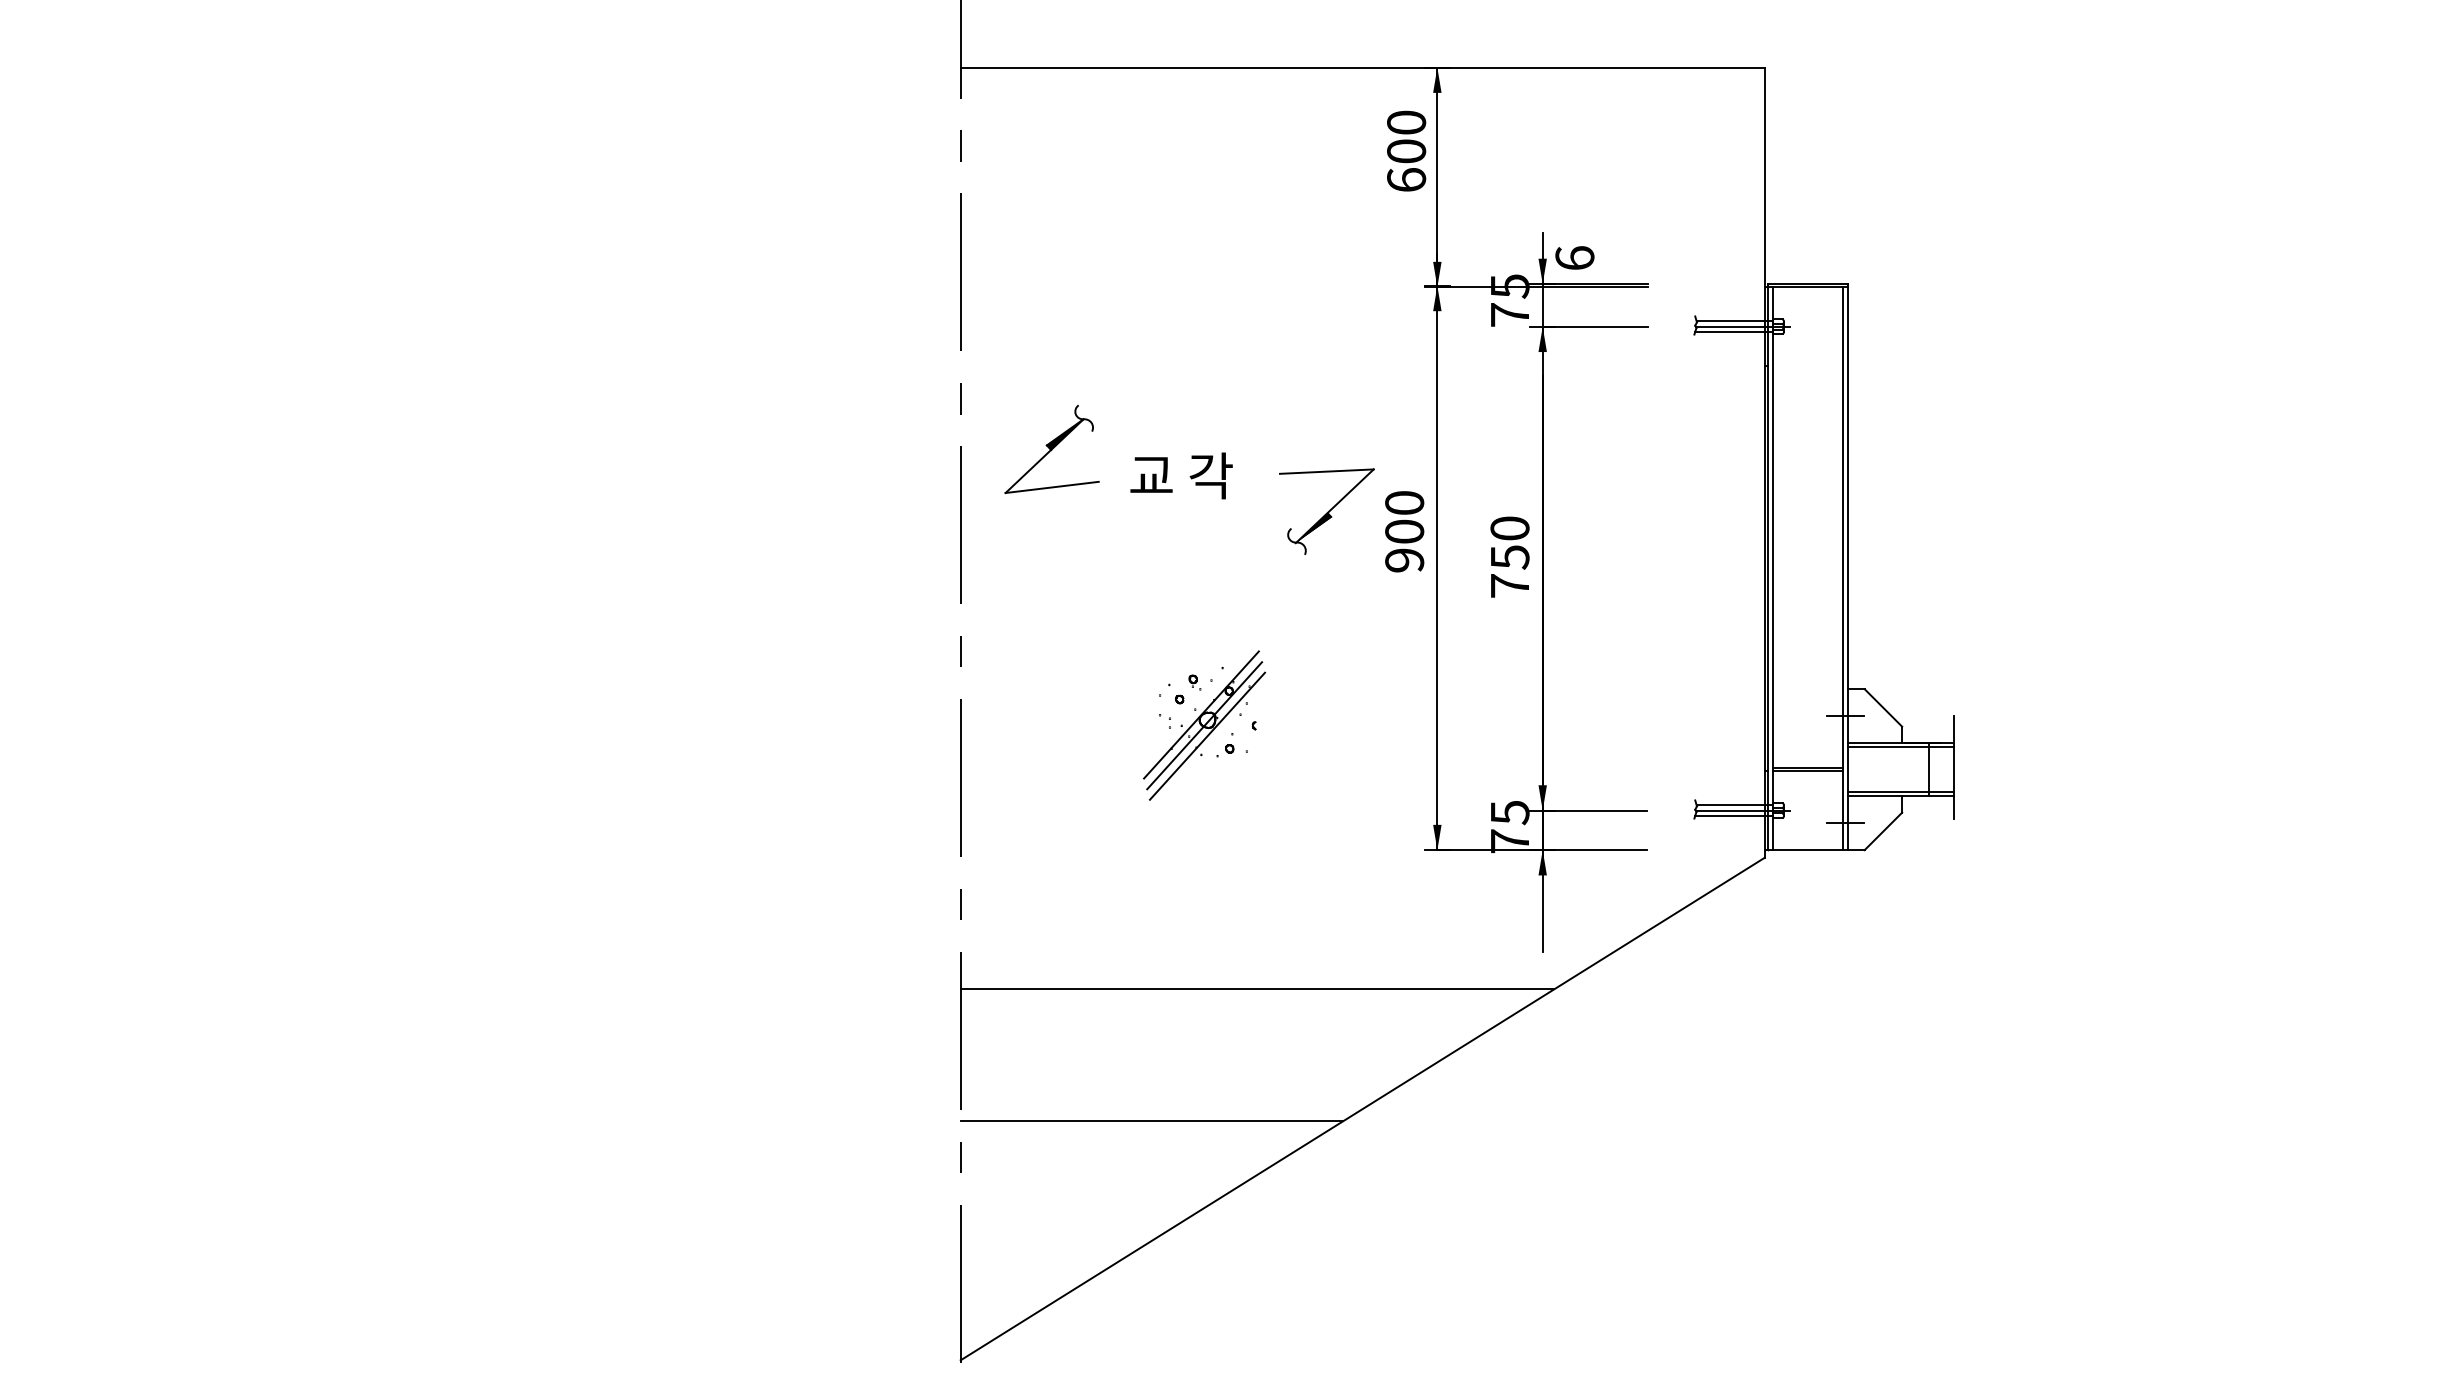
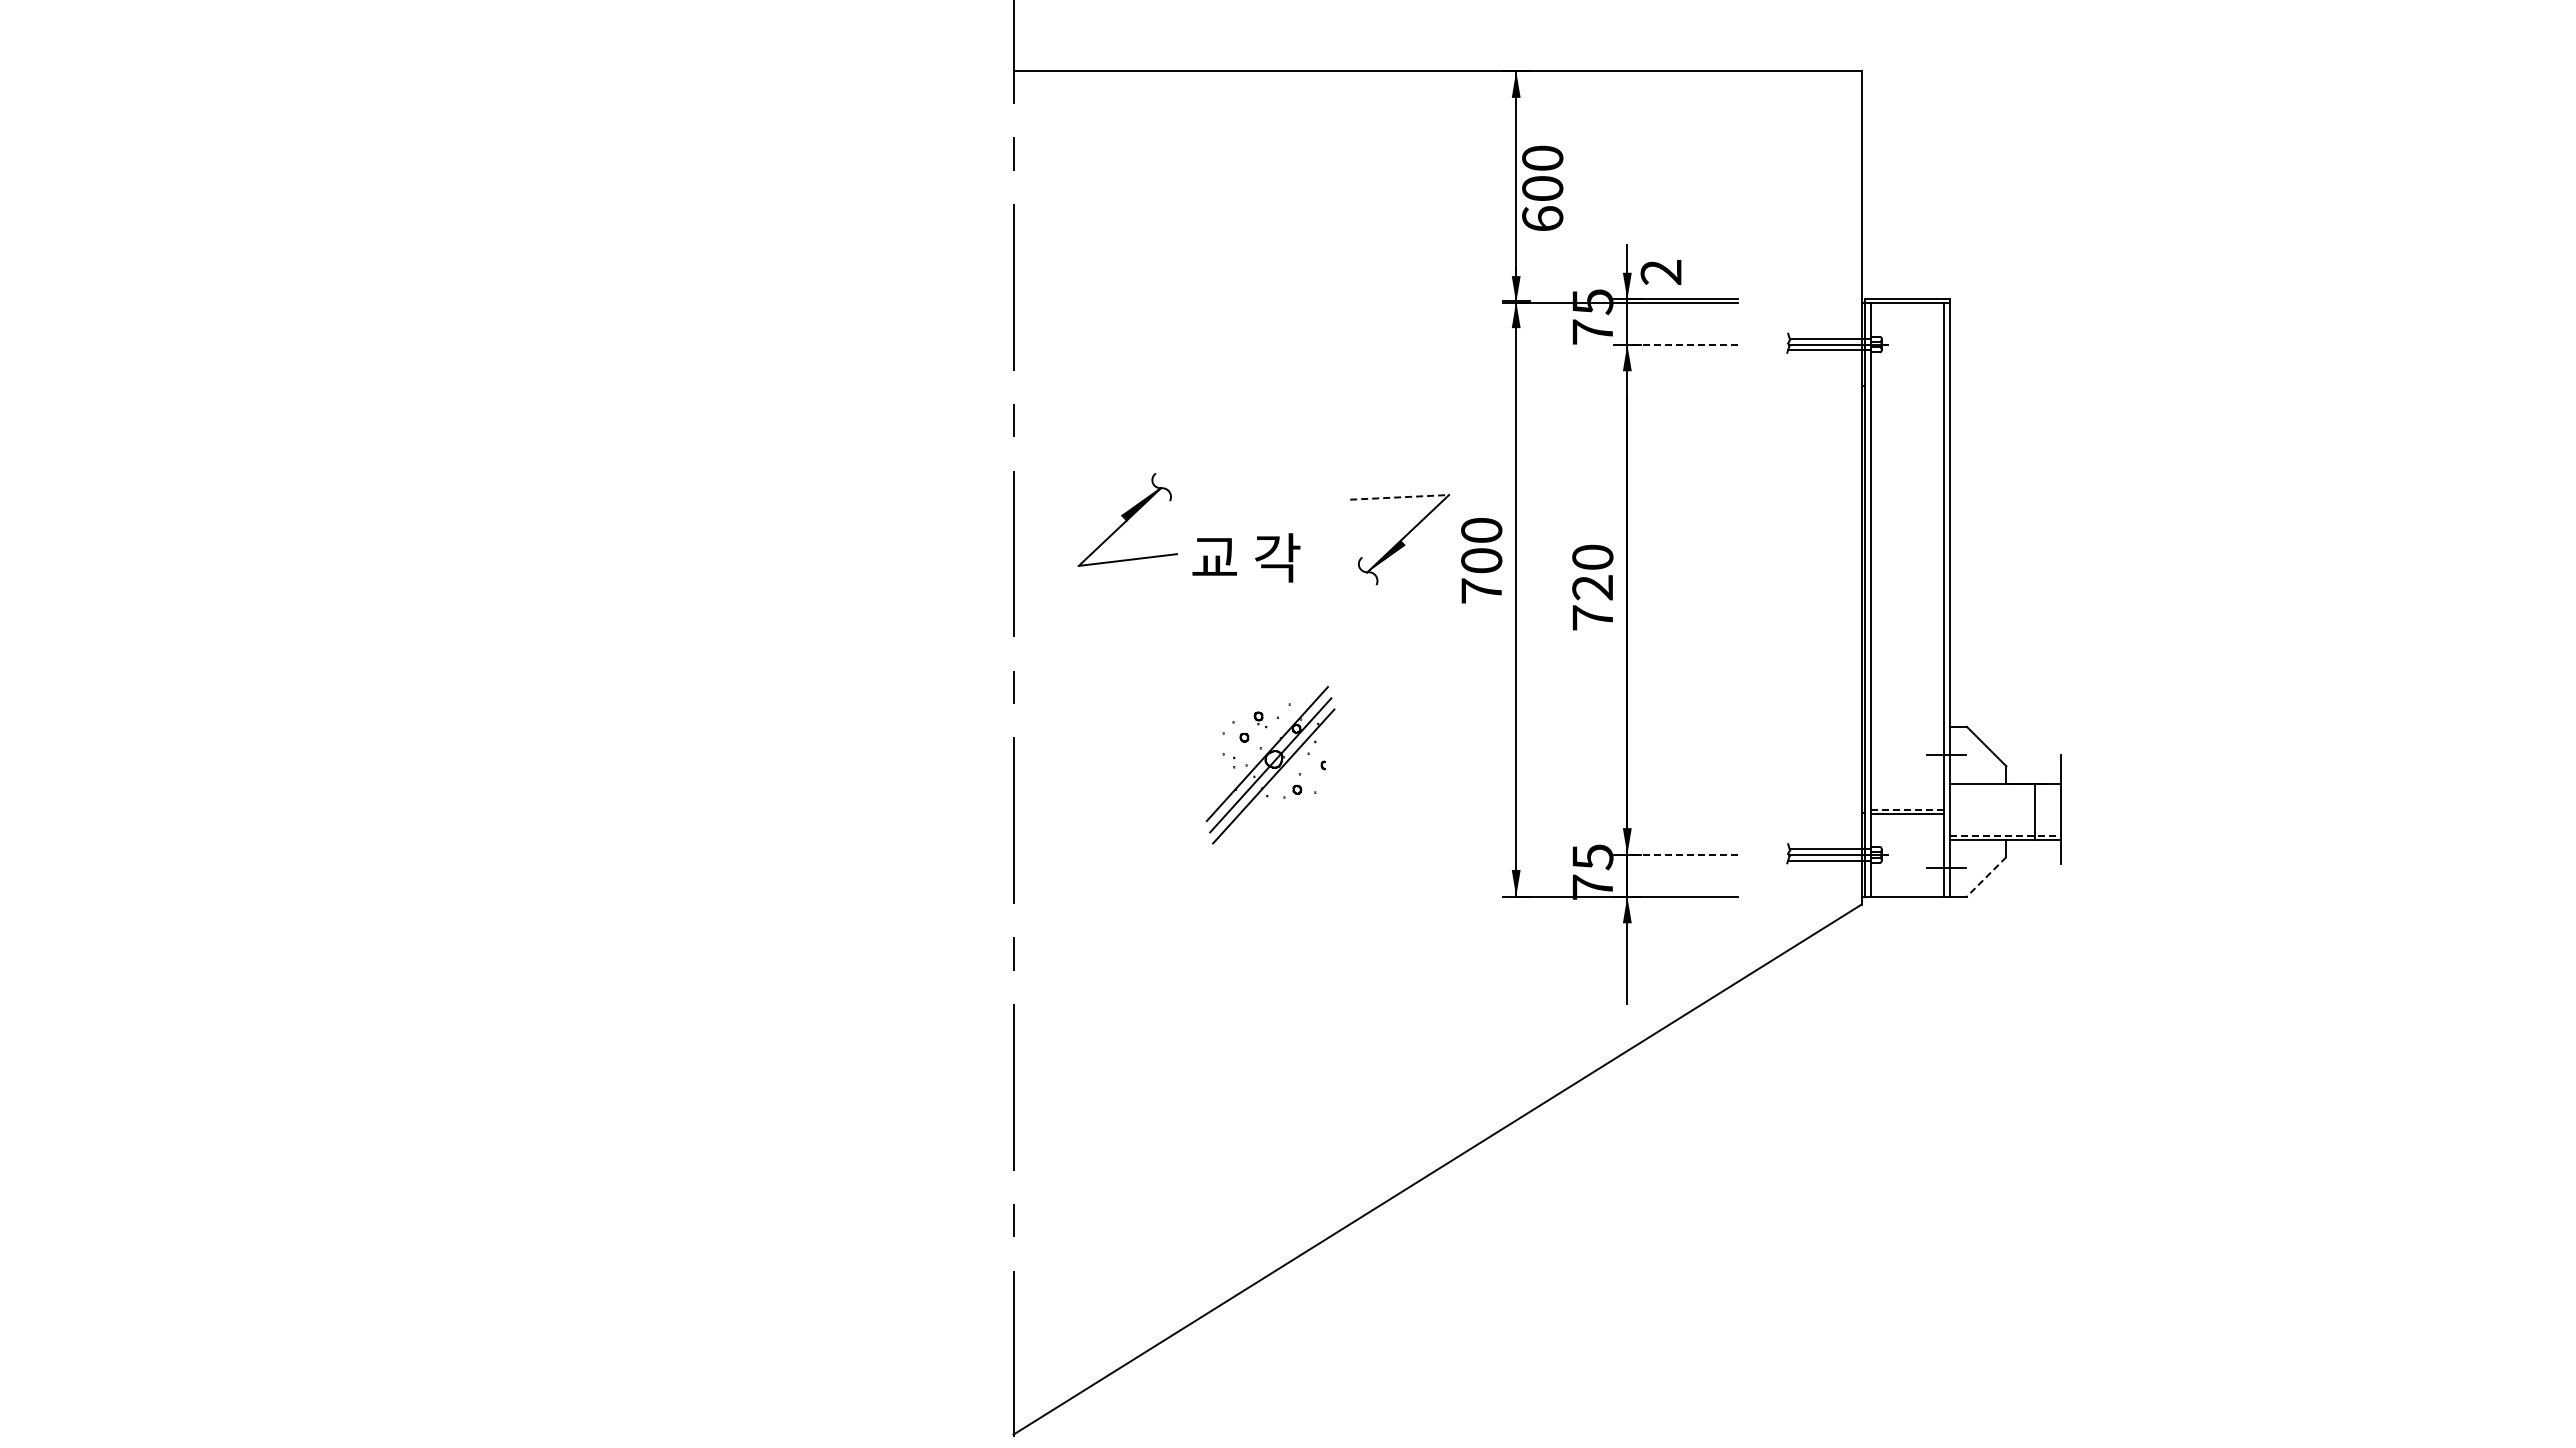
text: (1406, 150) -> (1542, 187), moved
text: (1574, 257) -> (1660, 271), 6 -> 2
line: (1595, 326) -> (1682, 344), solid -> dashed
part: (1051, 449) -> (1127, 519), moved
line: (1326, 471) -> (1399, 497), solid -> dashed
text: (1181, 475) -> (1246, 557), moved
text: (1509, 557) -> (1592, 587), 750 -> 720
text: (1404, 559) -> (1481, 590), 900 -> 700
line: (1900, 746) -> (2004, 787), removed
line: (1808, 767) -> (1907, 809), solid -> dashed
line: (1901, 792) -> (2005, 835), solid -> dashed
line: (1595, 810) -> (1682, 854), solid -> dashed
line: (1883, 831) -> (1986, 876), solid -> dashed
line: (1257, 989) -> (1326, 1043), removed
line: (1152, 1121) -> (1215, 1182), removed

